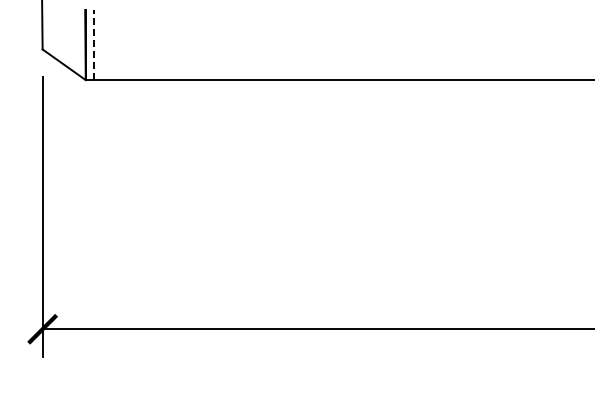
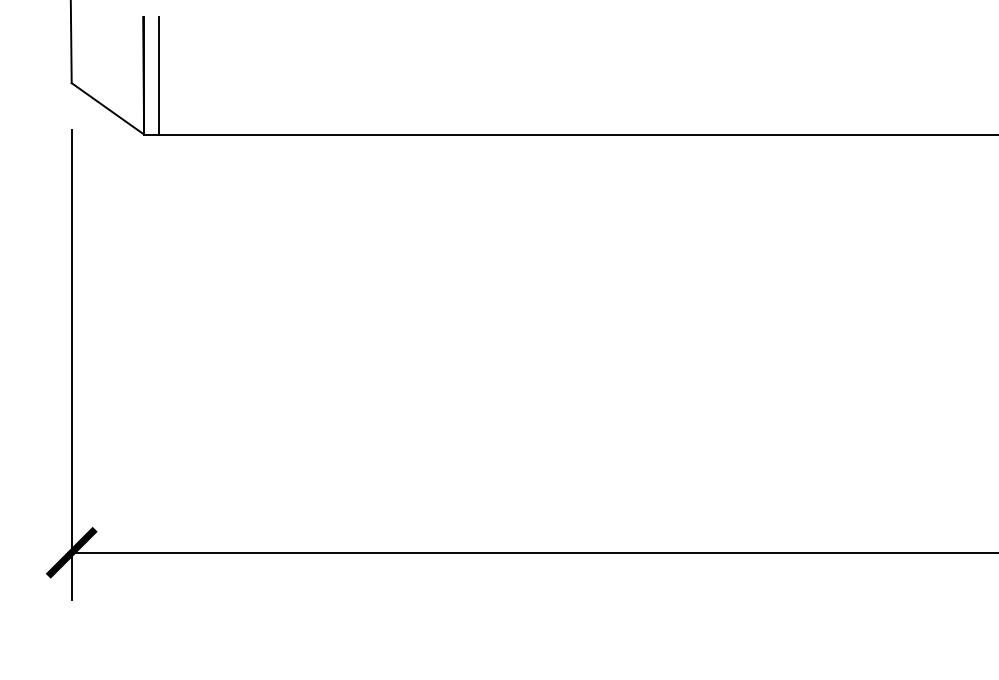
line: (94, 45) -> (158, 76), dashed -> solid

